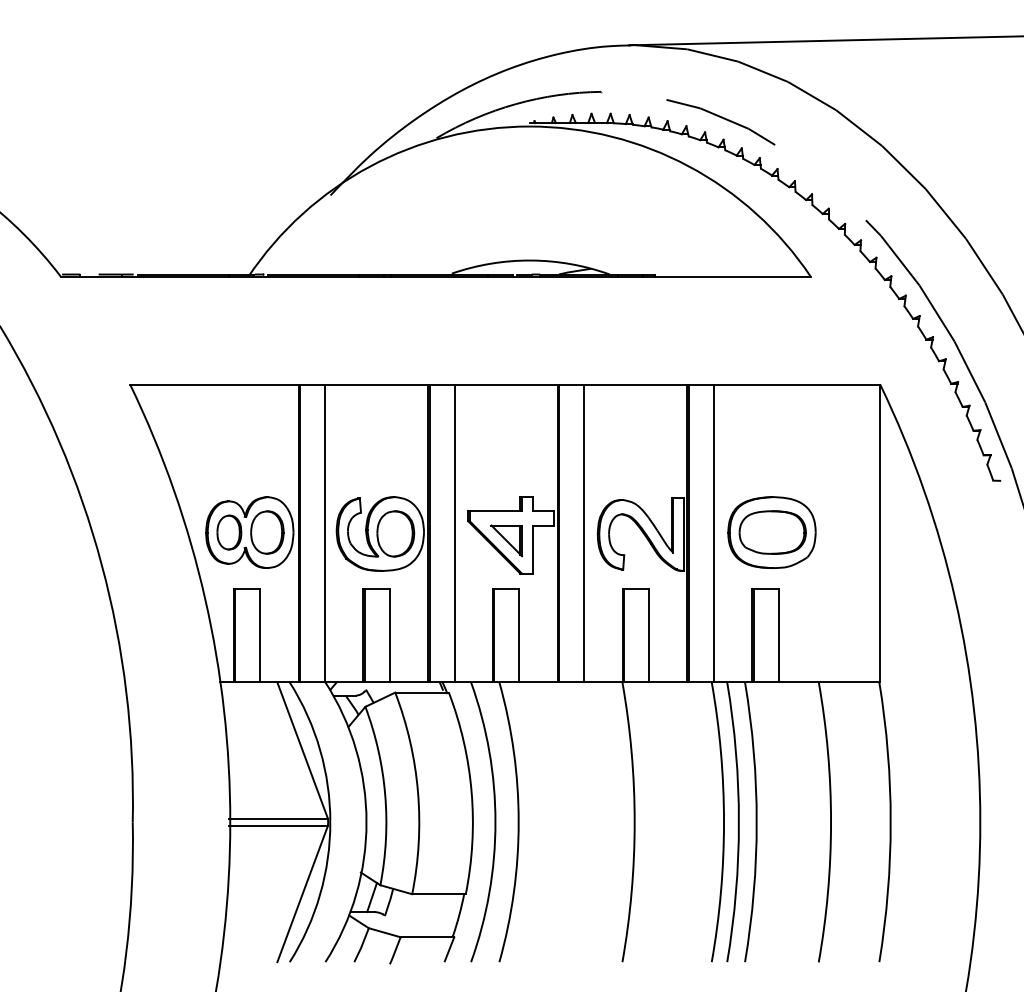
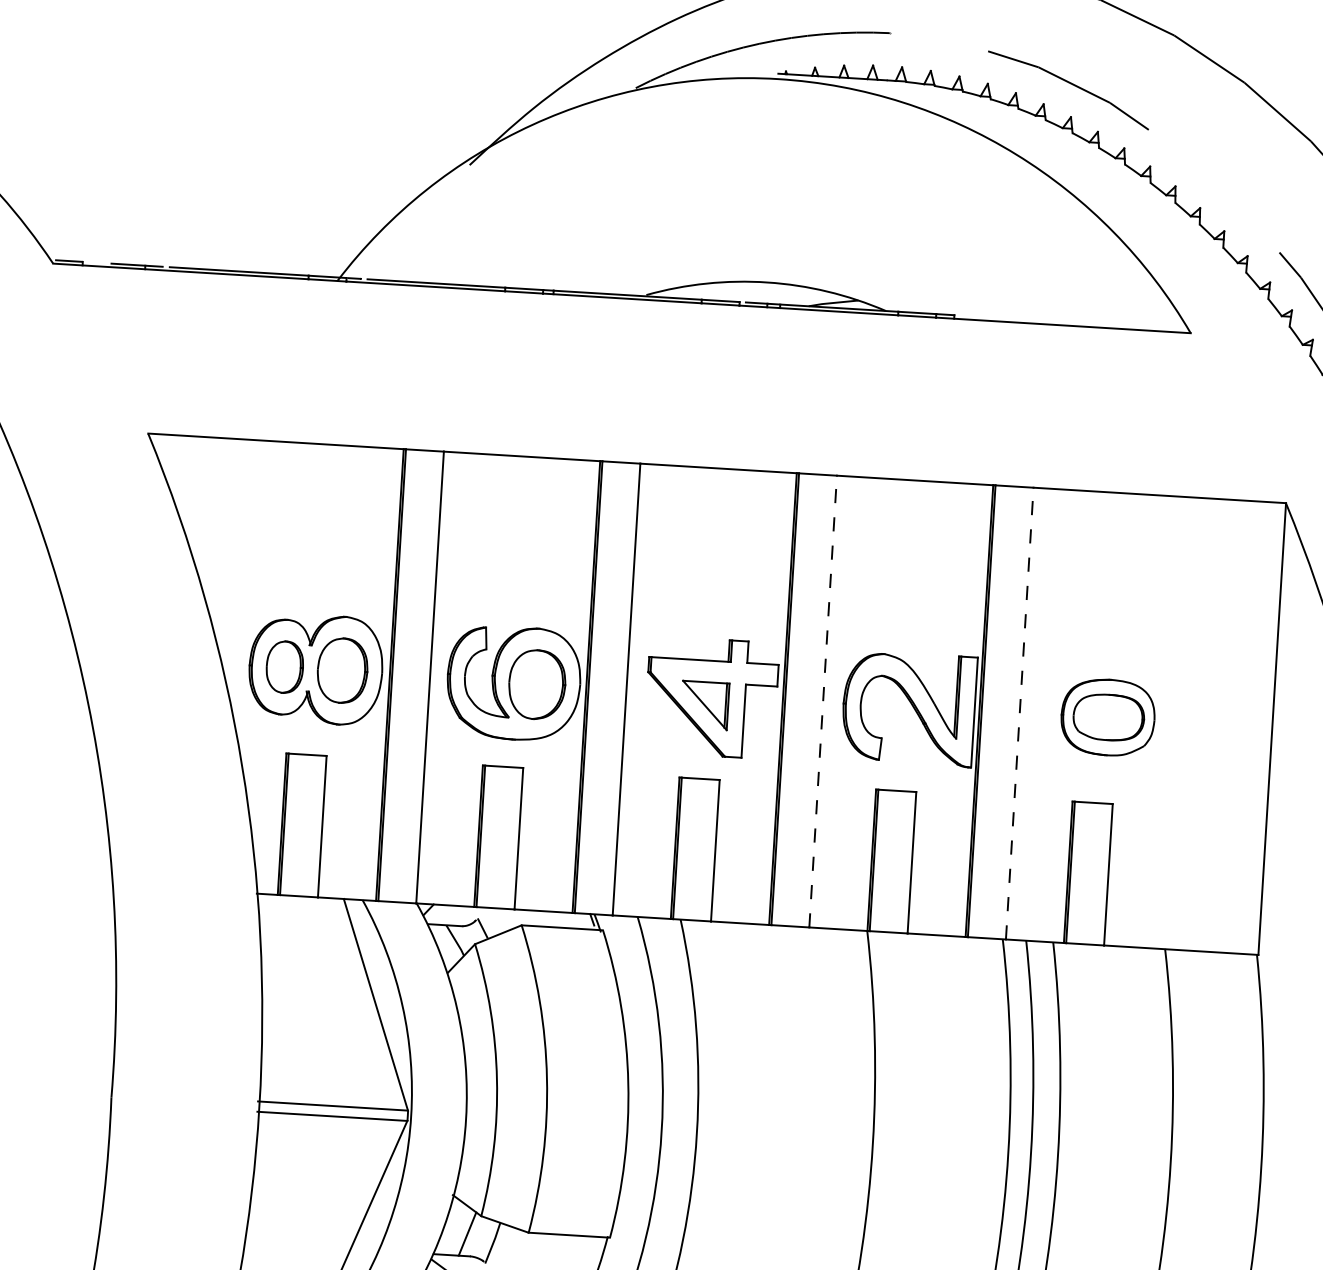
part: (771, 532) -> (1107, 717), size x0.7
line: (584, 533) -> (823, 701), solid -> dashed
line: (713, 533) -> (1019, 713), solid -> dashed

